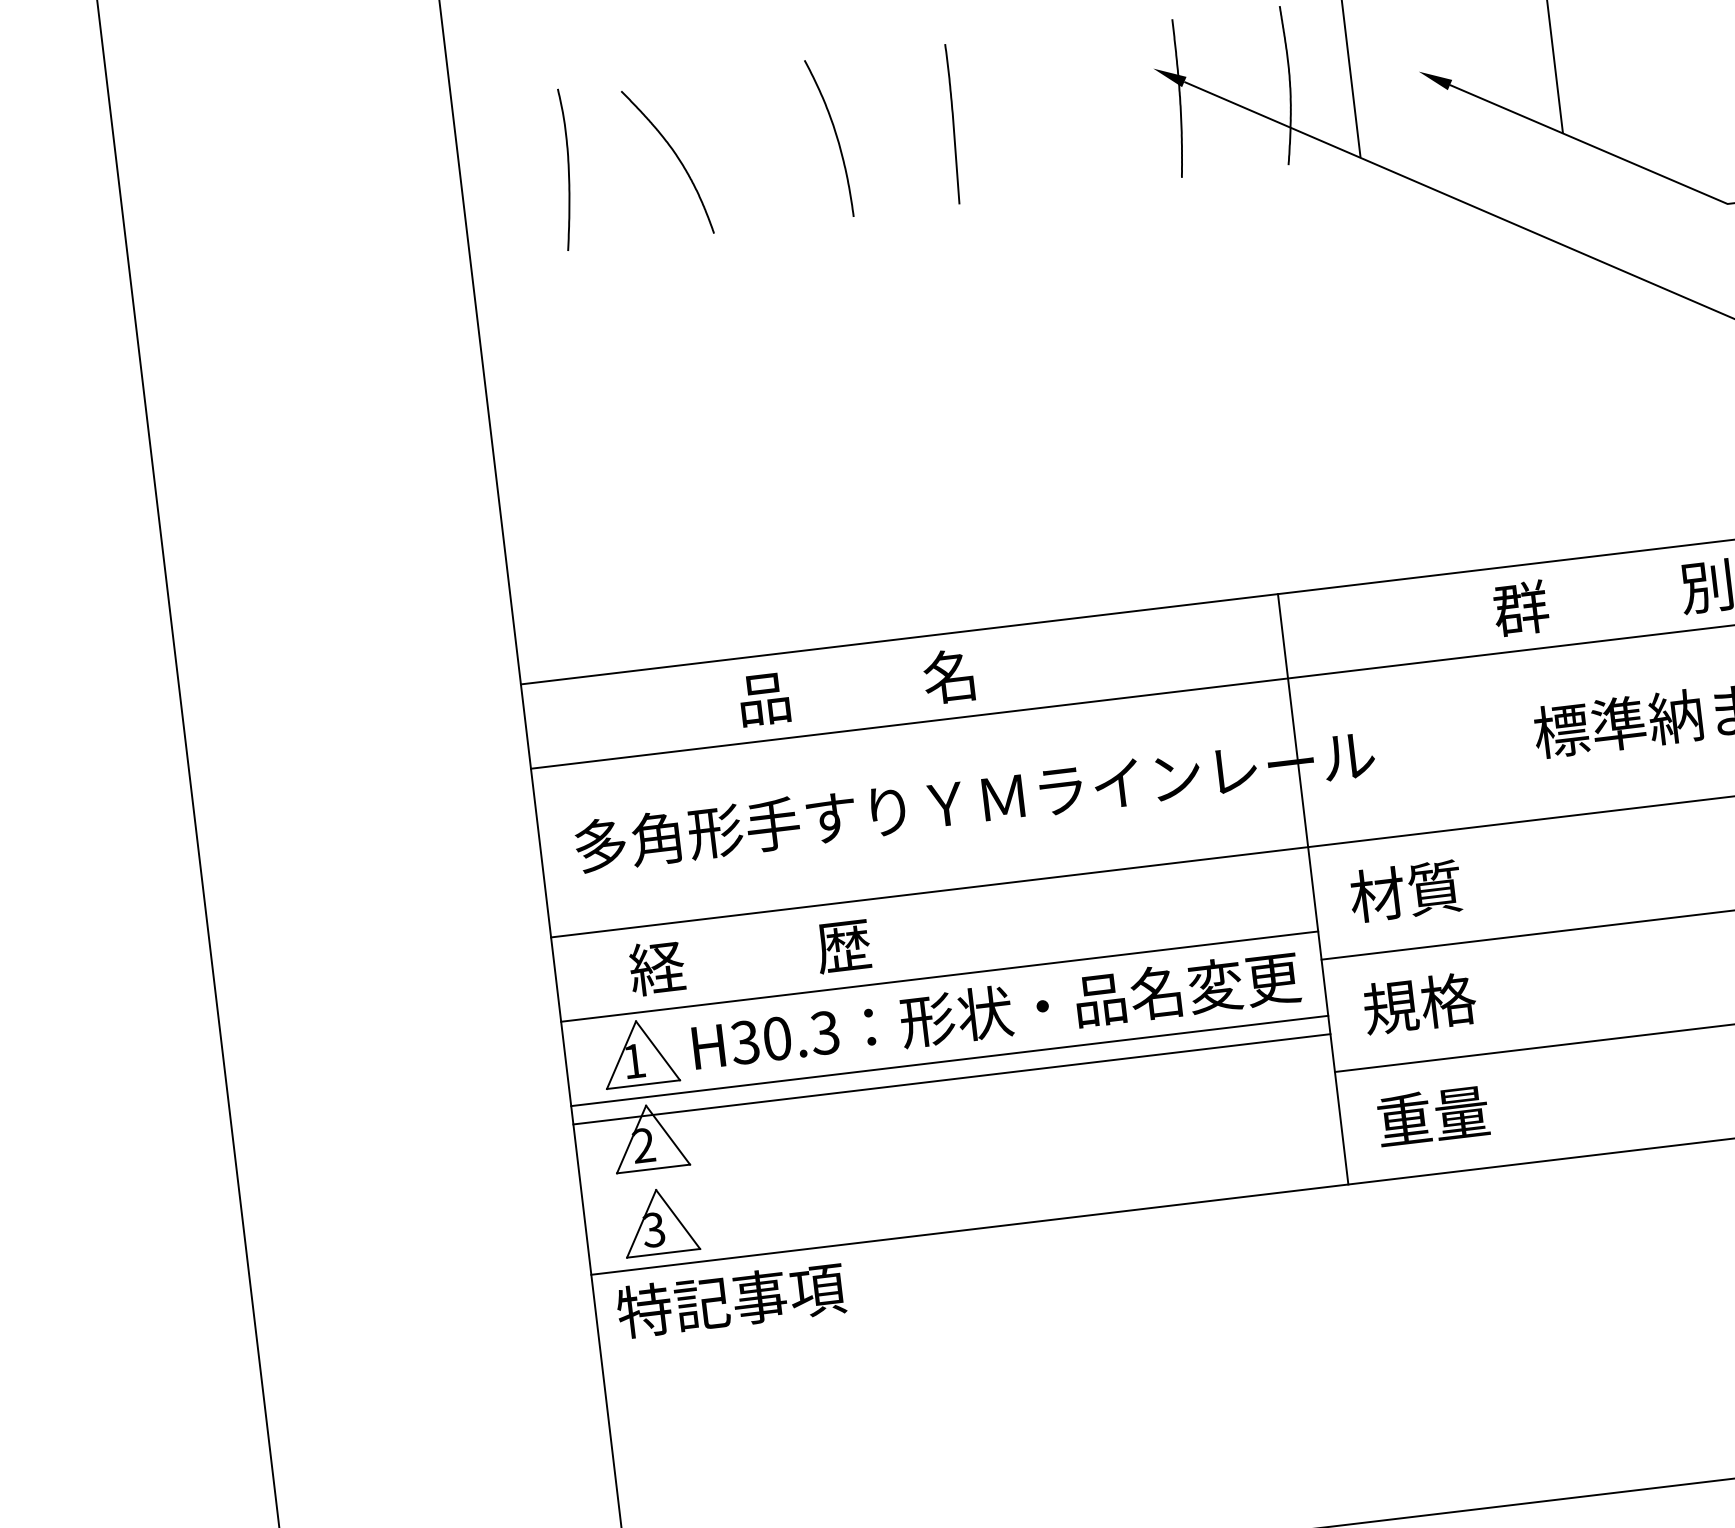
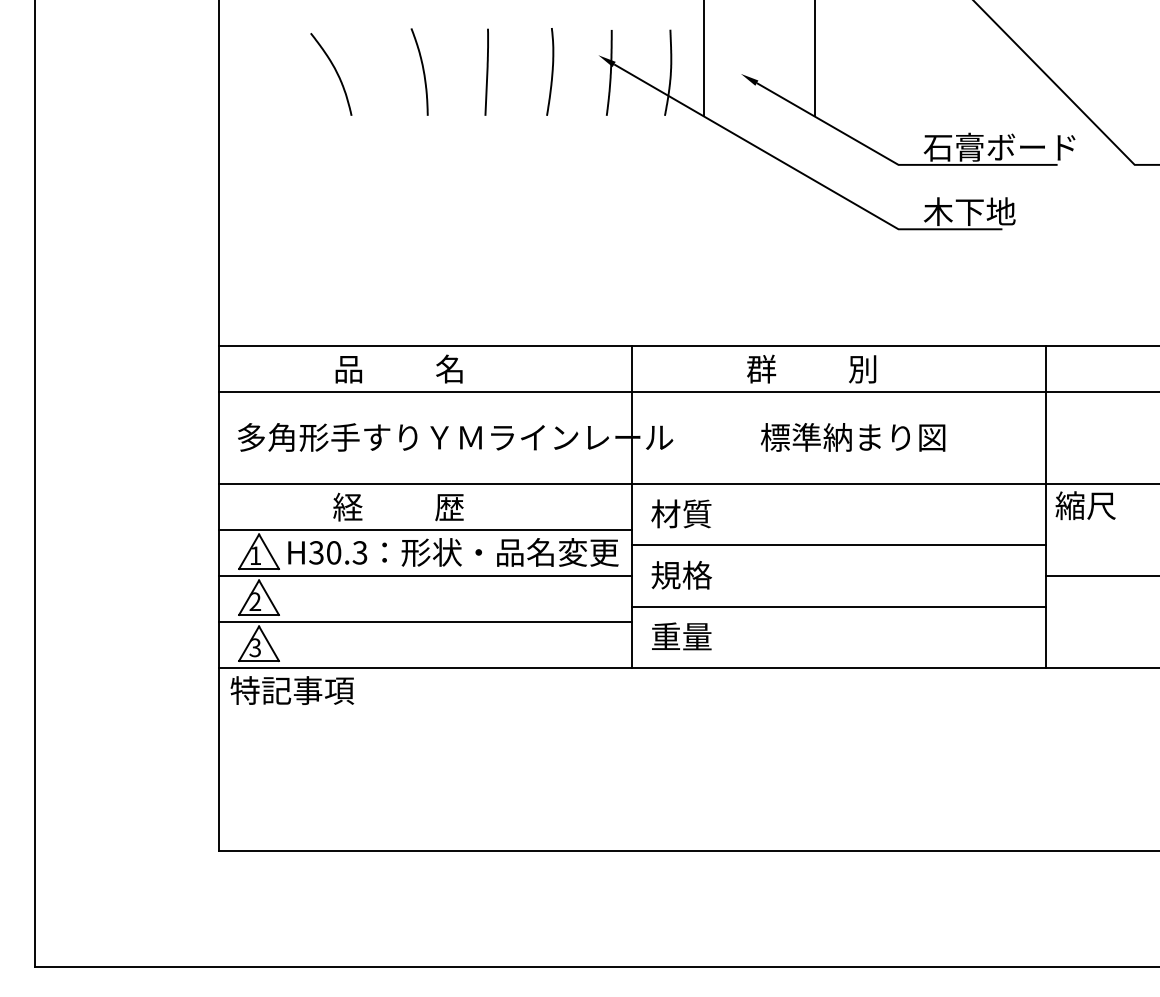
curve: (566, 168) -> (551, 71), moved
text: (749, 955) -> (398, 506), moved
line: (950, 1078) -> (424, 621), moved

